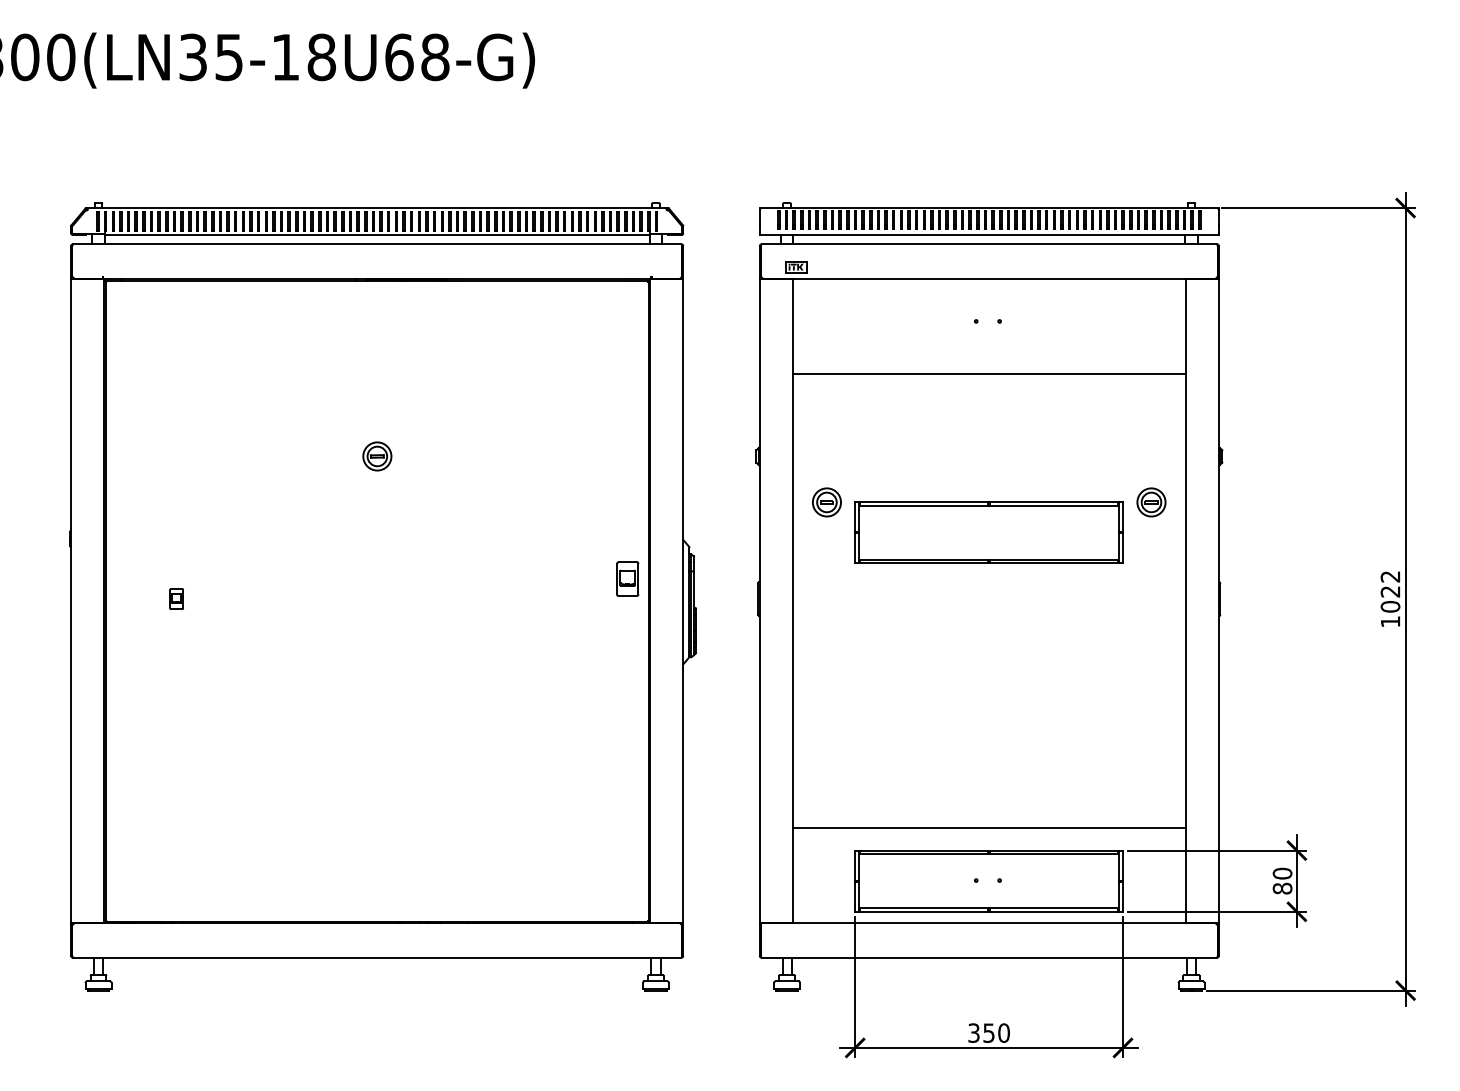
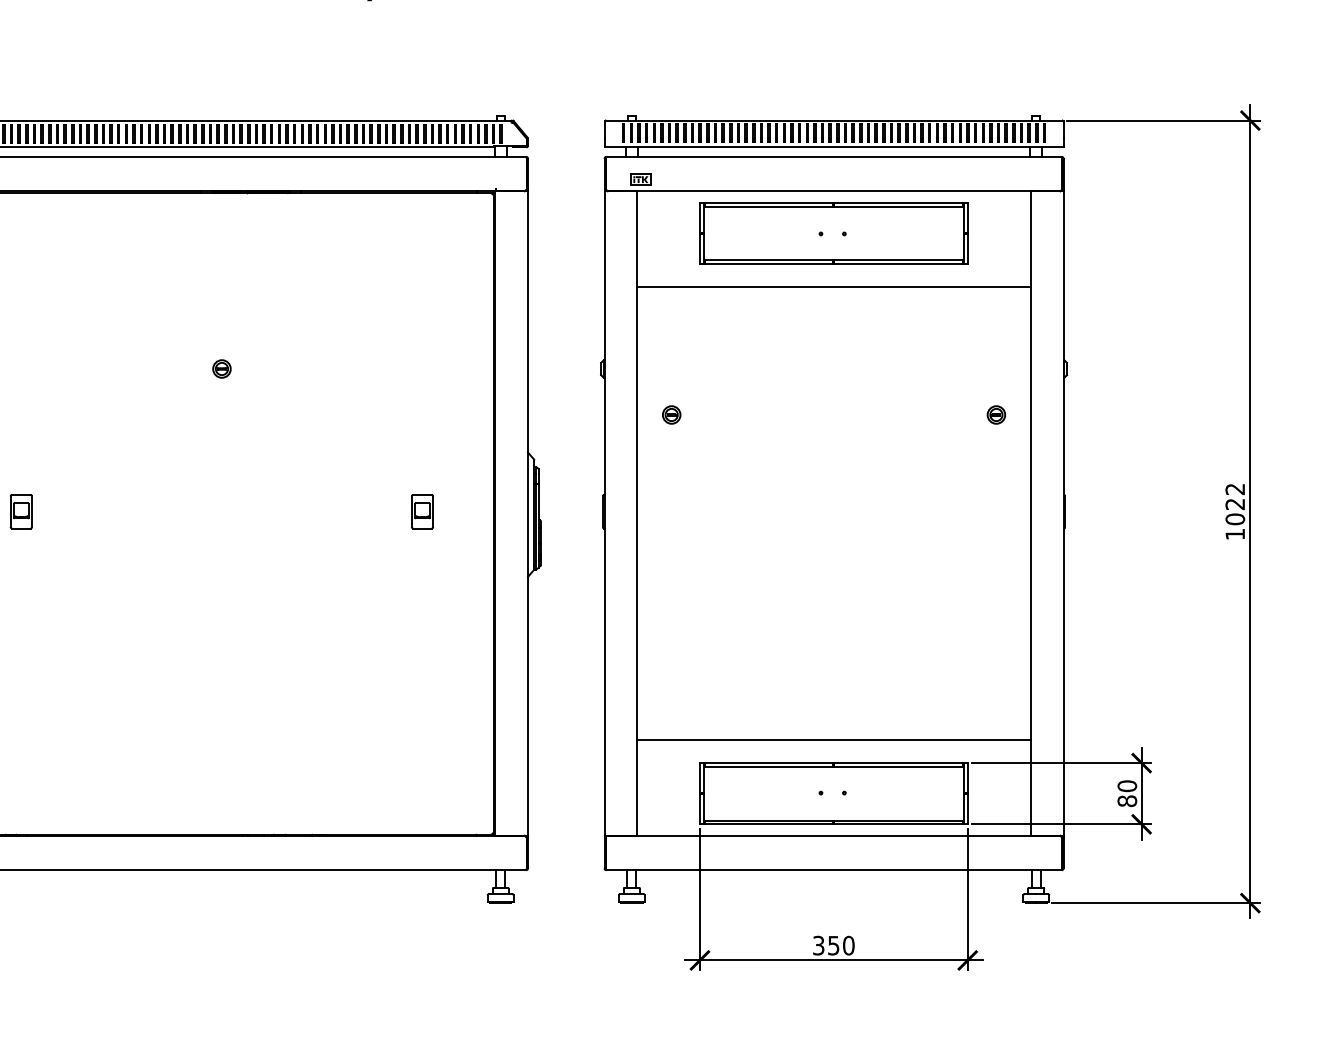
part: (376, 456) -> (221, 369), size x0.62
part: (826, 502) -> (671, 415), size x0.62
part: (1151, 502) -> (996, 415), size x0.62
part: (988, 532) -> (833, 233), moved
part: (627, 578) -> (422, 511), moved
part: (176, 598) -> (21, 511), size x1.67

